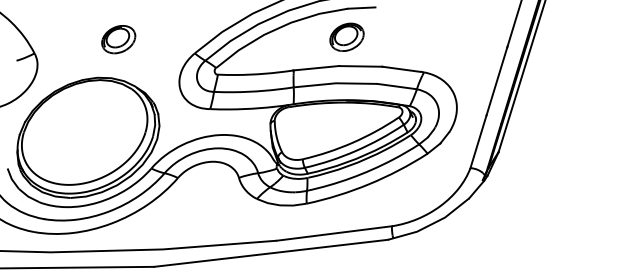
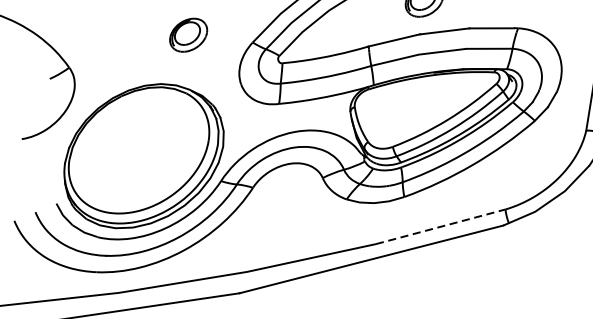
part: (118, 39) -> (188, 35), moved
line: (334, 233) -> (440, 226), solid -> dashed

